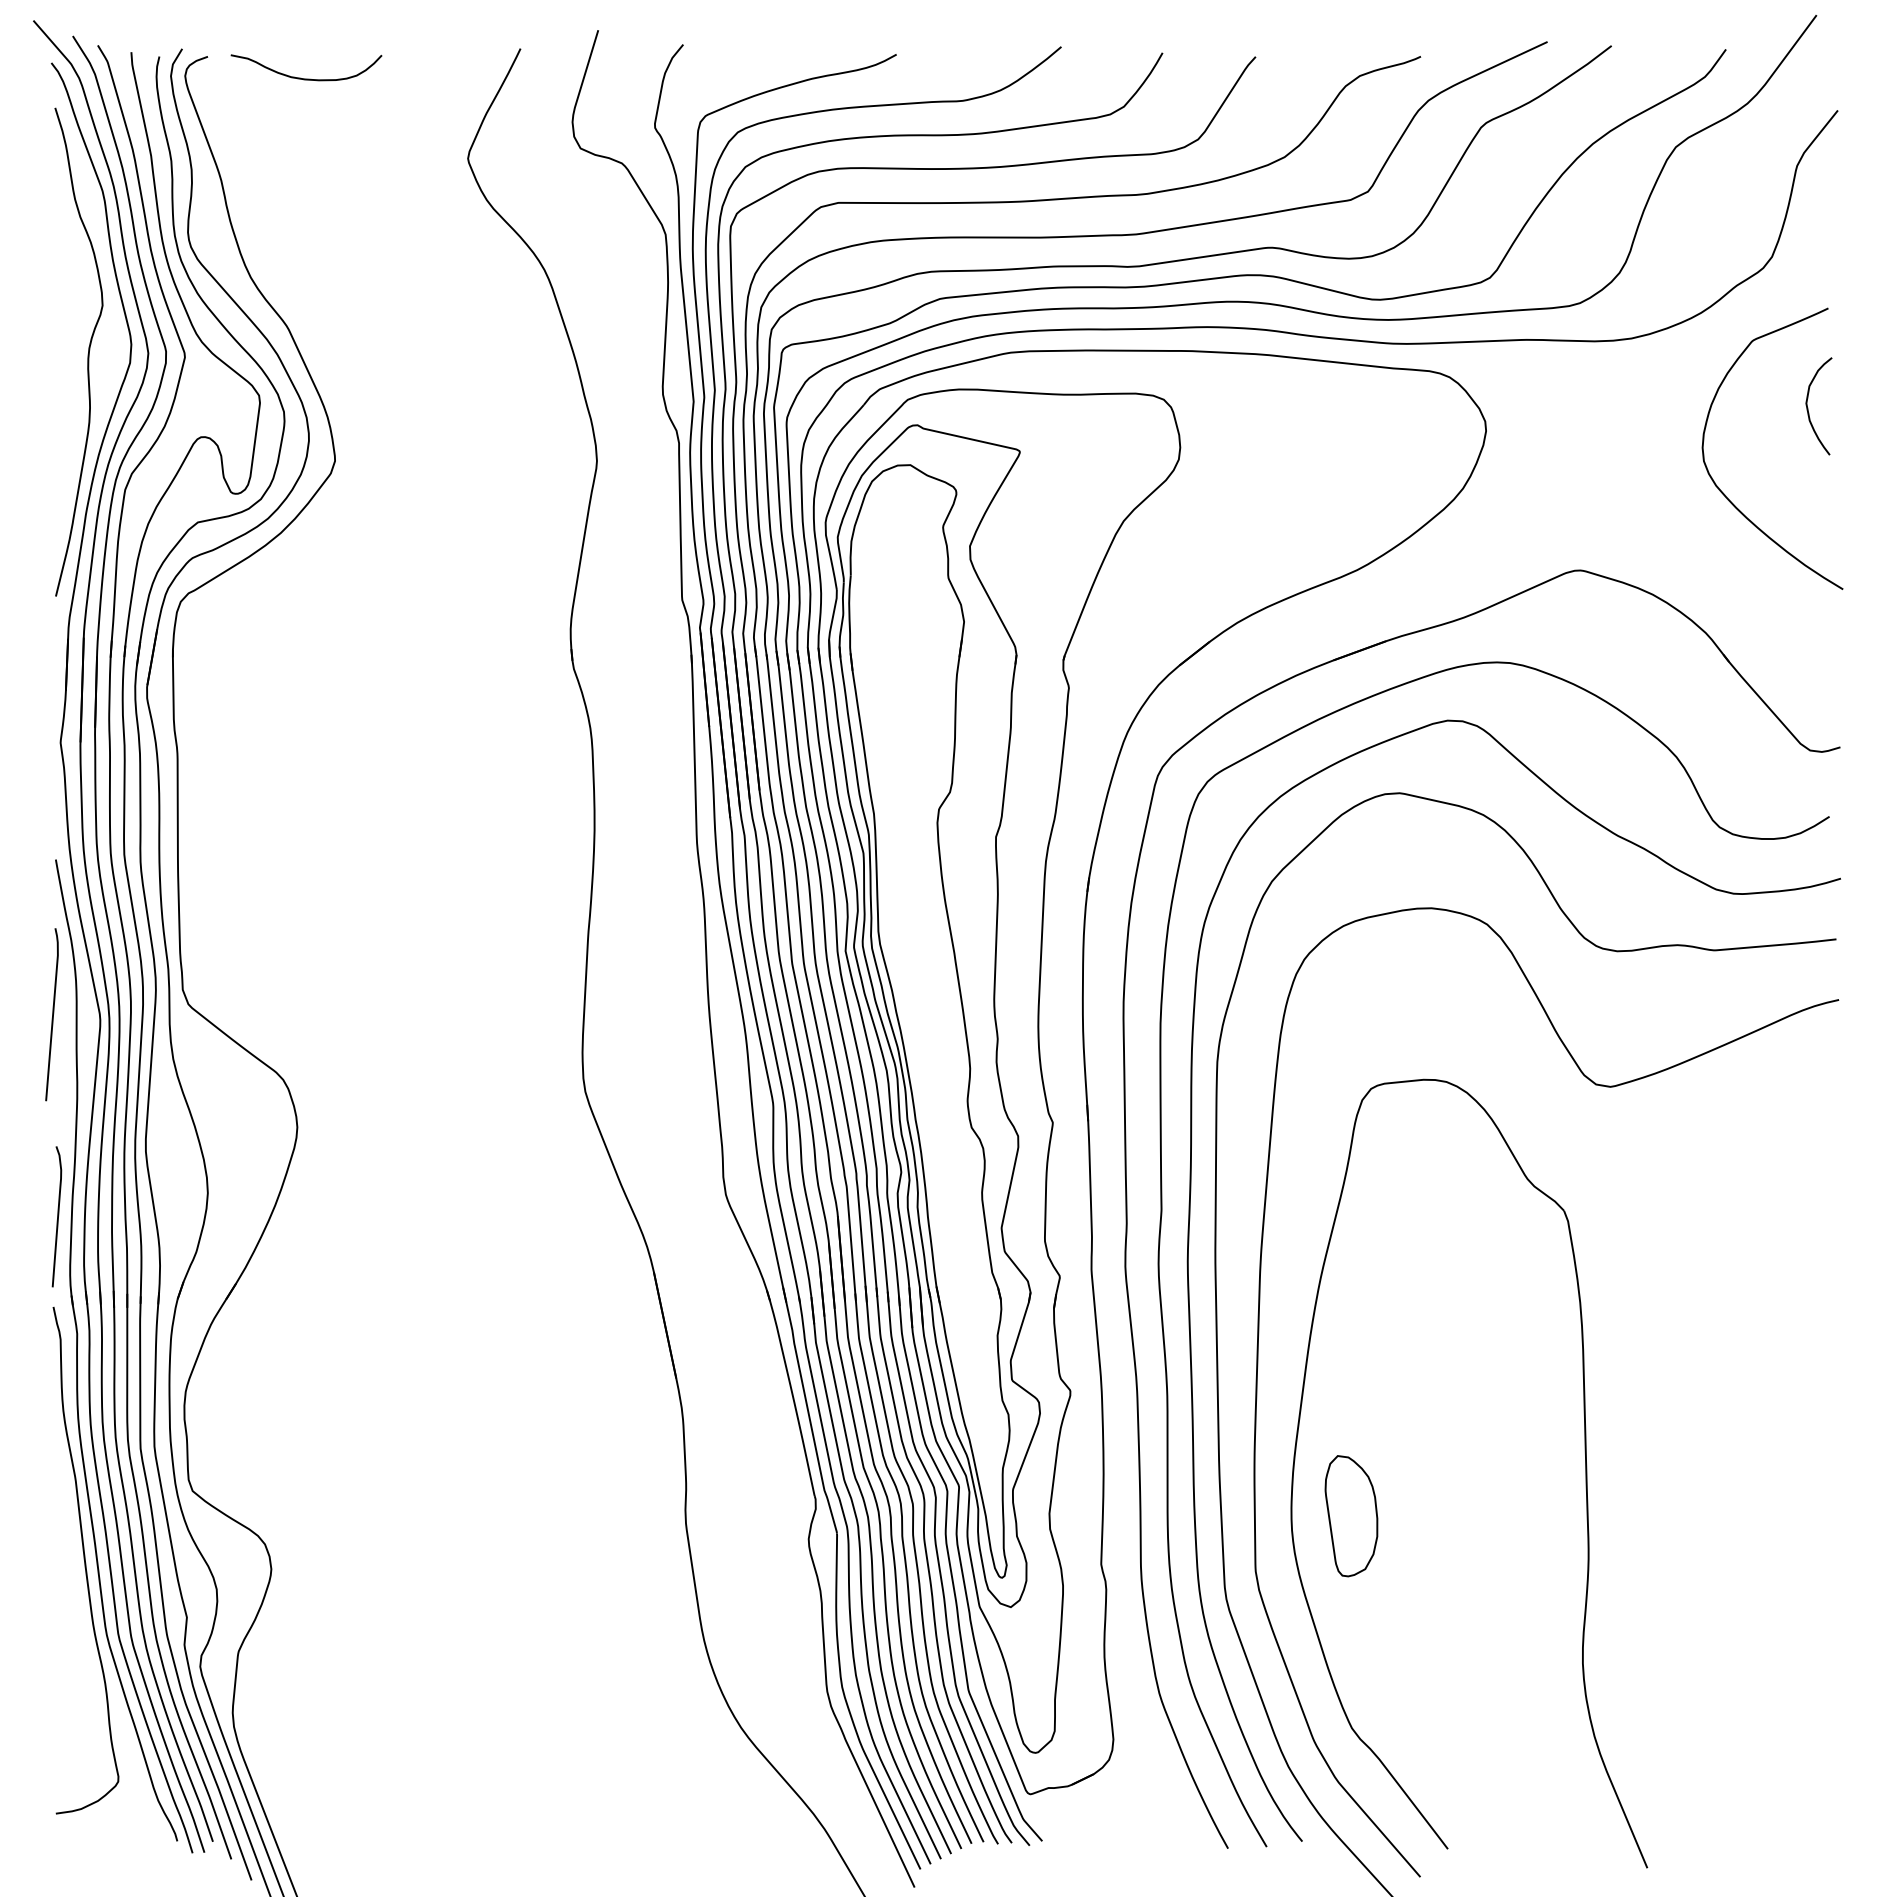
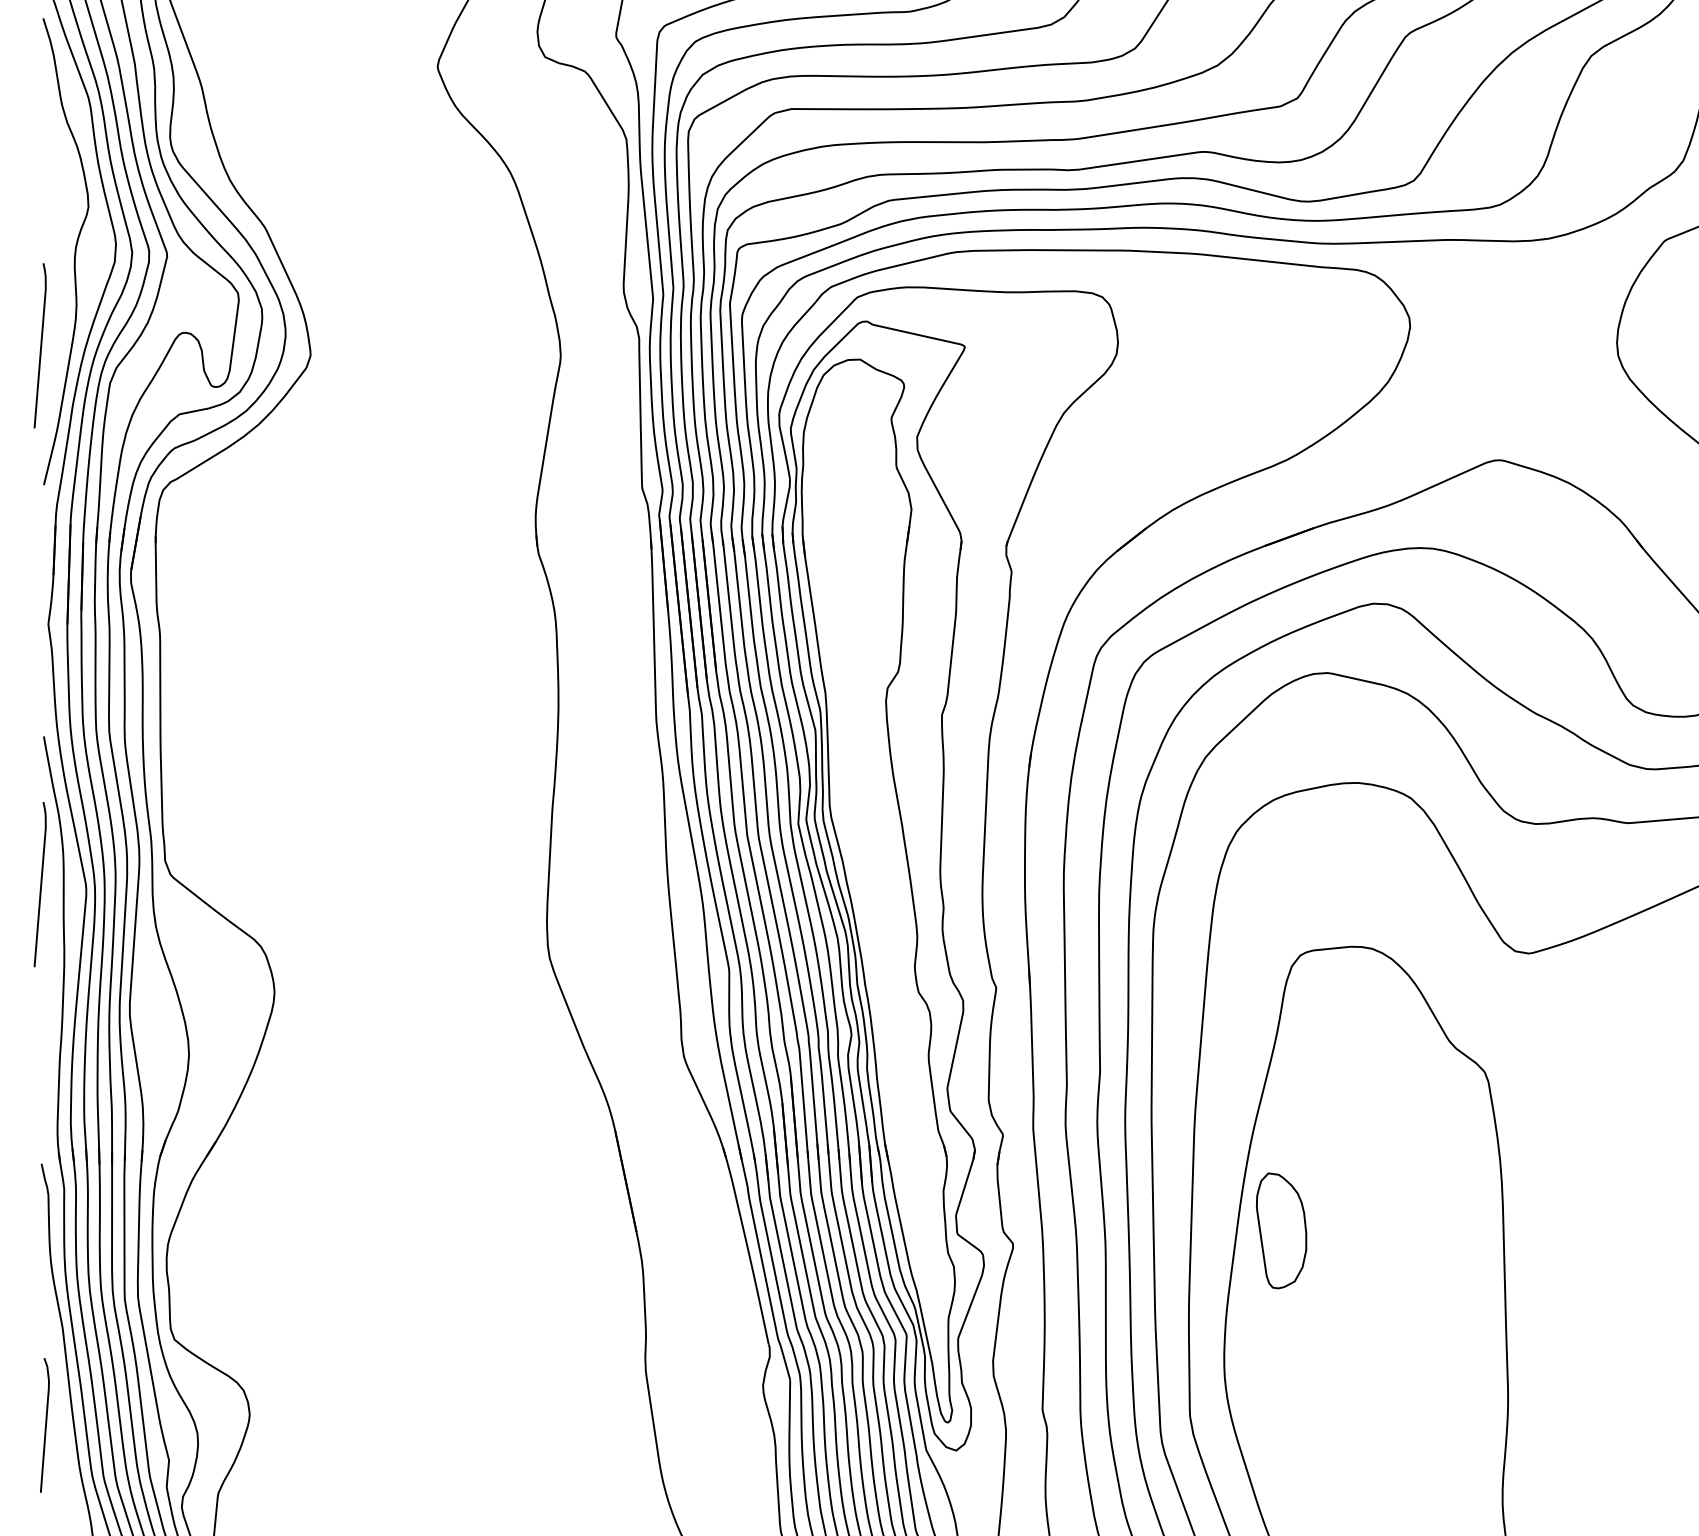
line: (52, 450) -> (40, 345), added
curve: (57, 1216) -> (45, 1425), moved
part: (1351, 1516) -> (1281, 1231), moved

